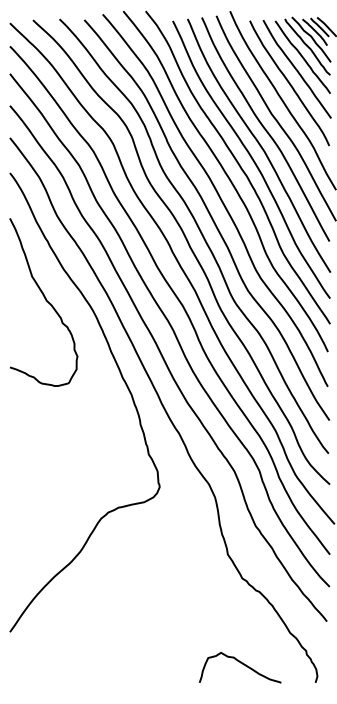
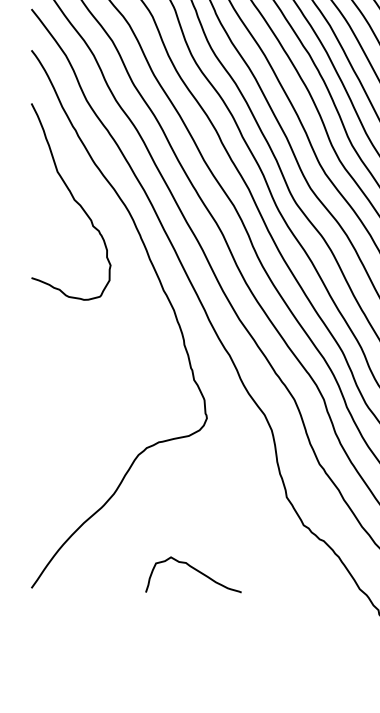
curve: (242, 664) -> (196, 571), moved

